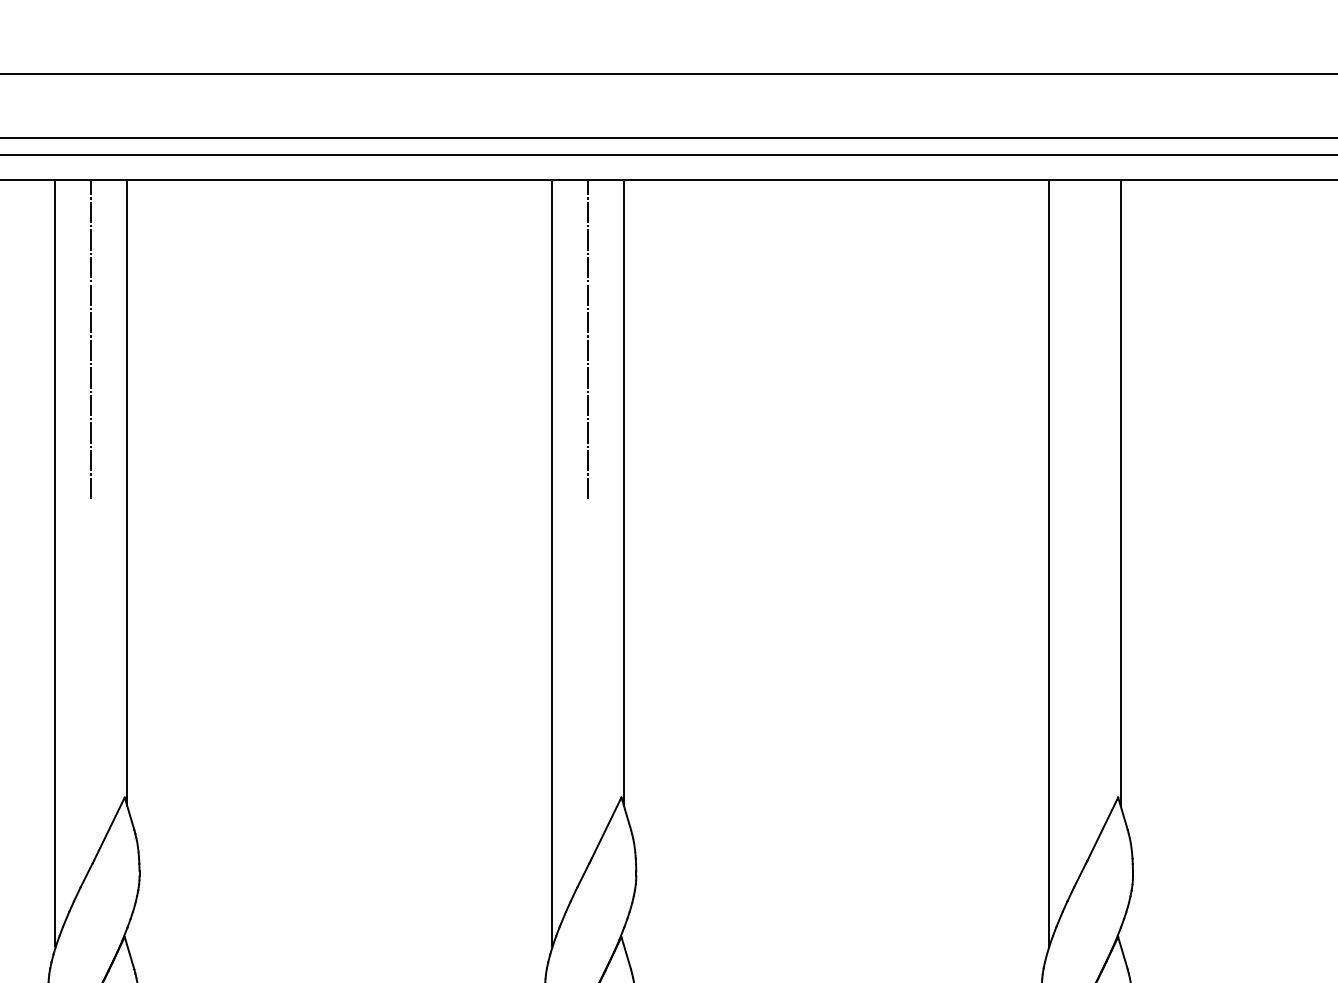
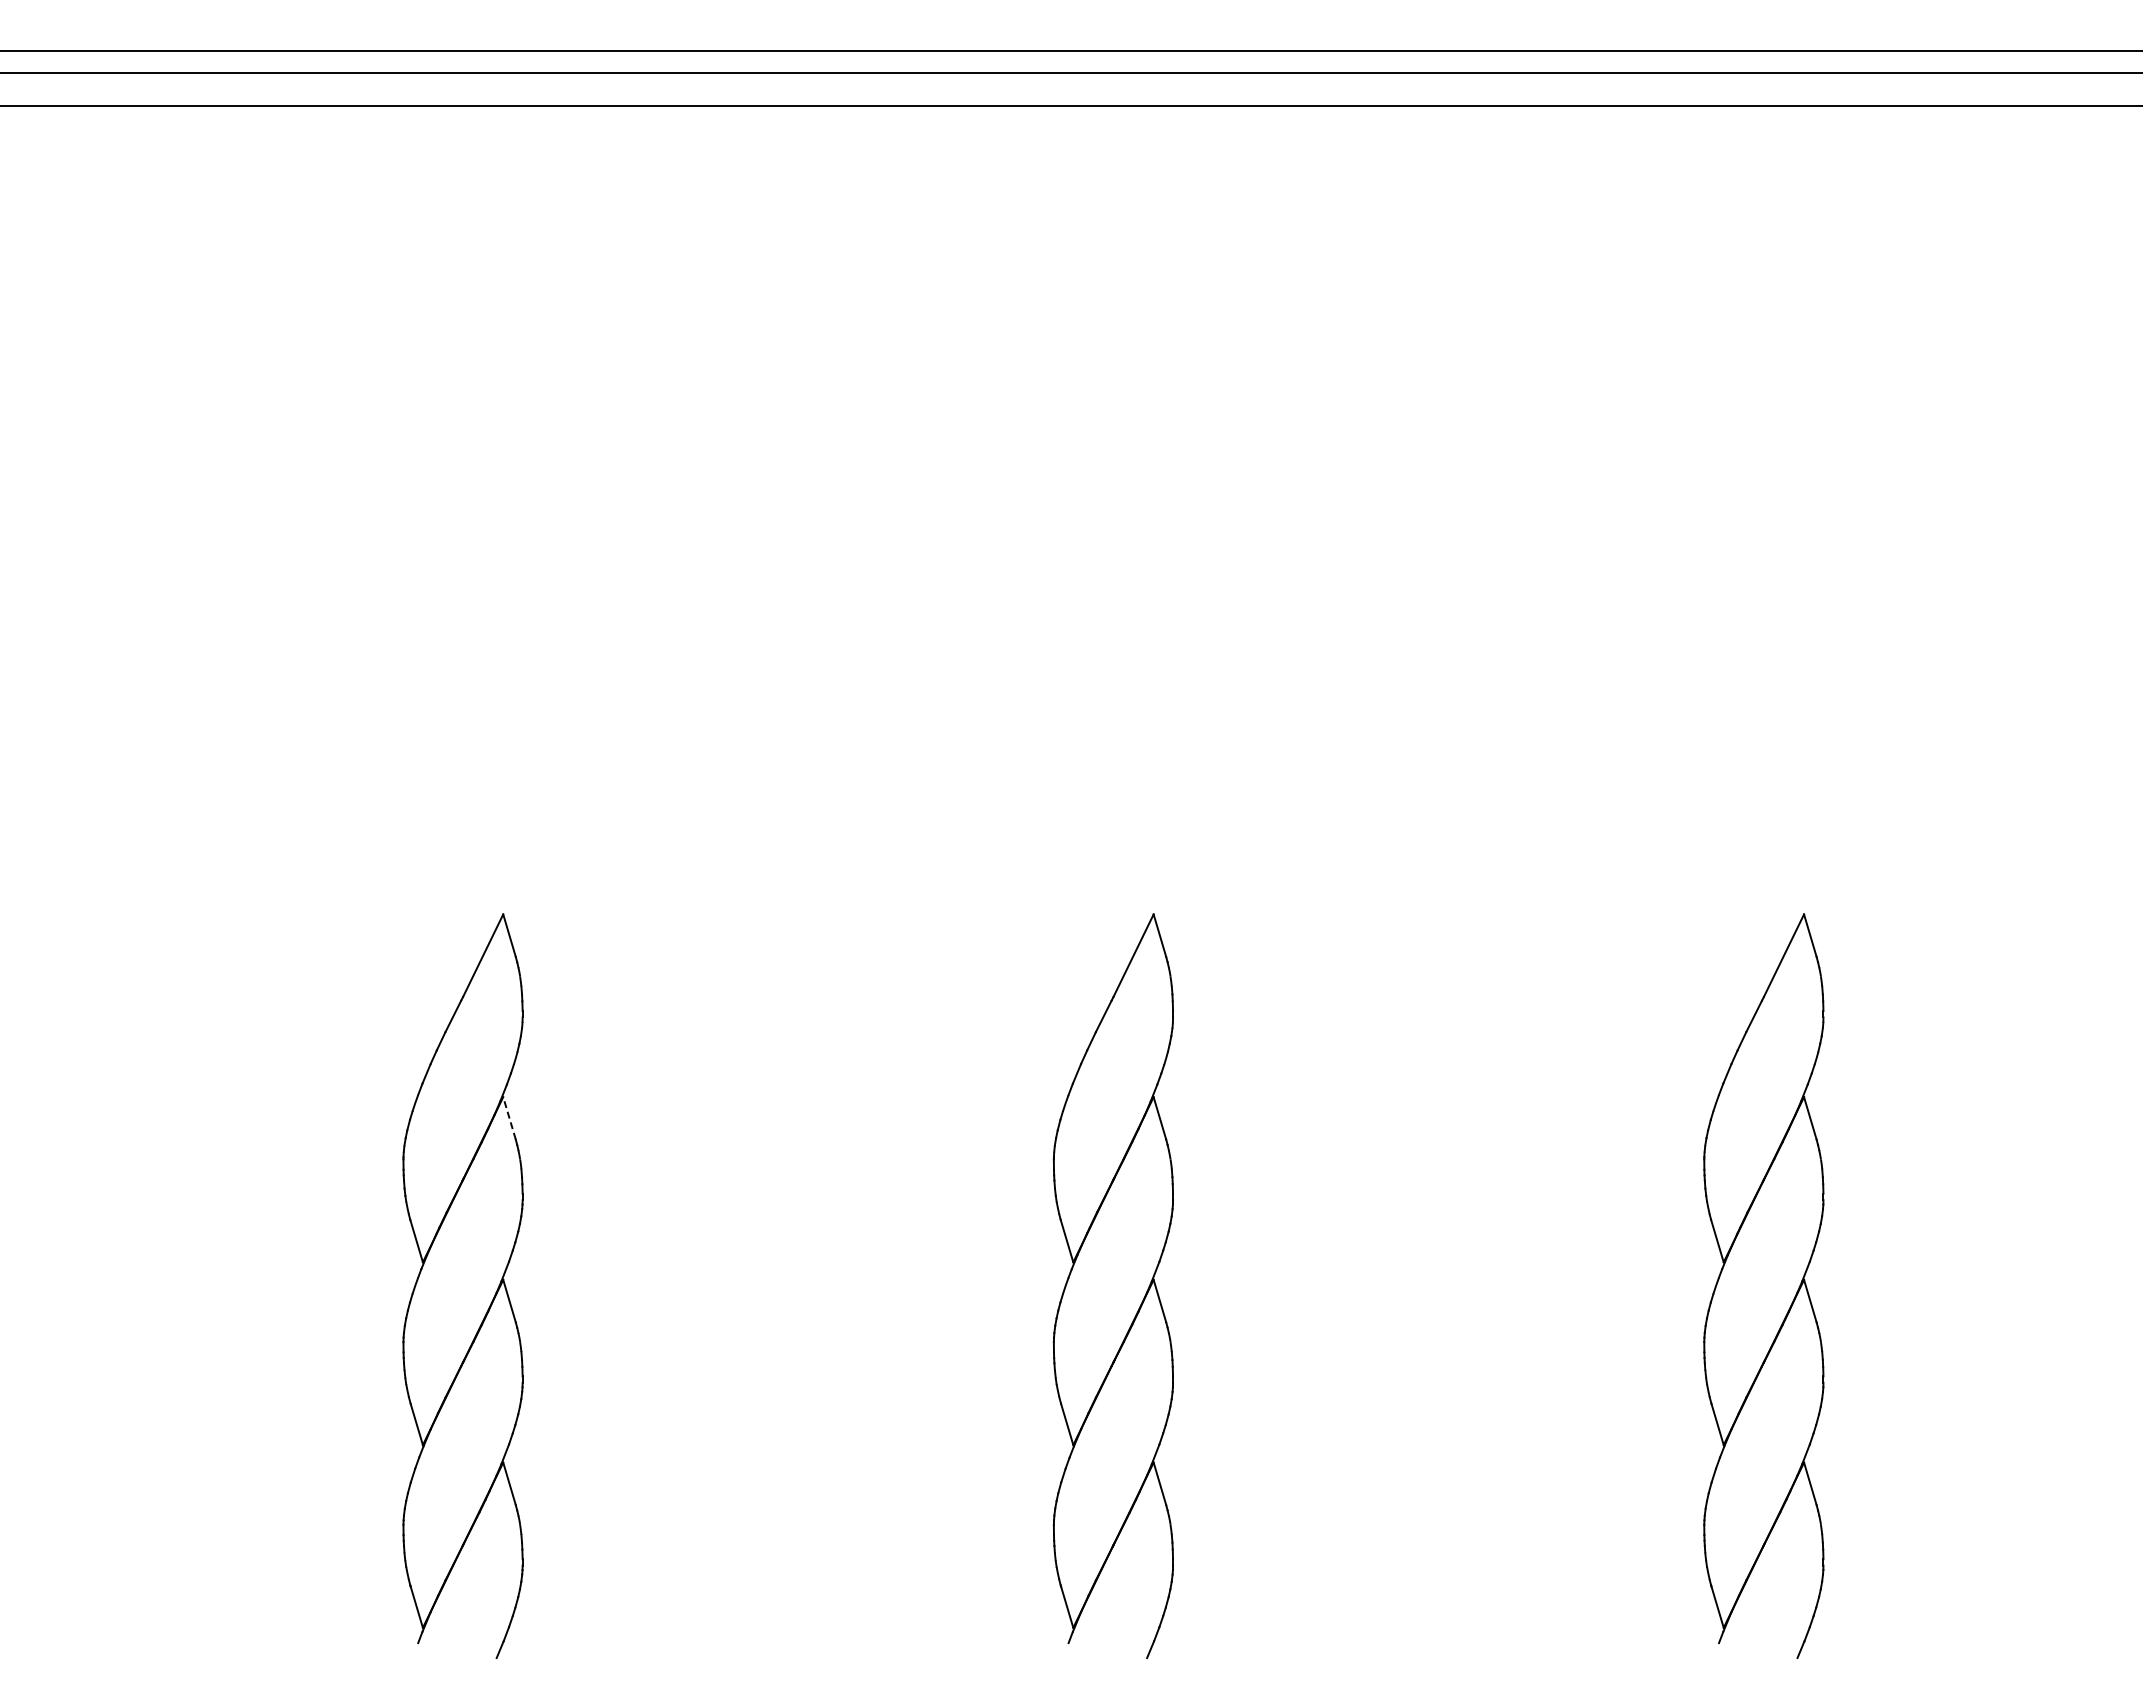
line: (91, 339) -> (459, 314), removed
line: (587, 339) -> (1109, 314), removed
line: (127, 492) -> (506, 515), removed
line: (623, 492) -> (1156, 515), removed
line: (1120, 492) -> (1807, 515), removed
line: (55, 563) -> (412, 607), removed
line: (551, 563) -> (1062, 607), removed
line: (1048, 563) -> (1712, 607), removed
line: (129, 952) -> (509, 1117), solid -> dashed

